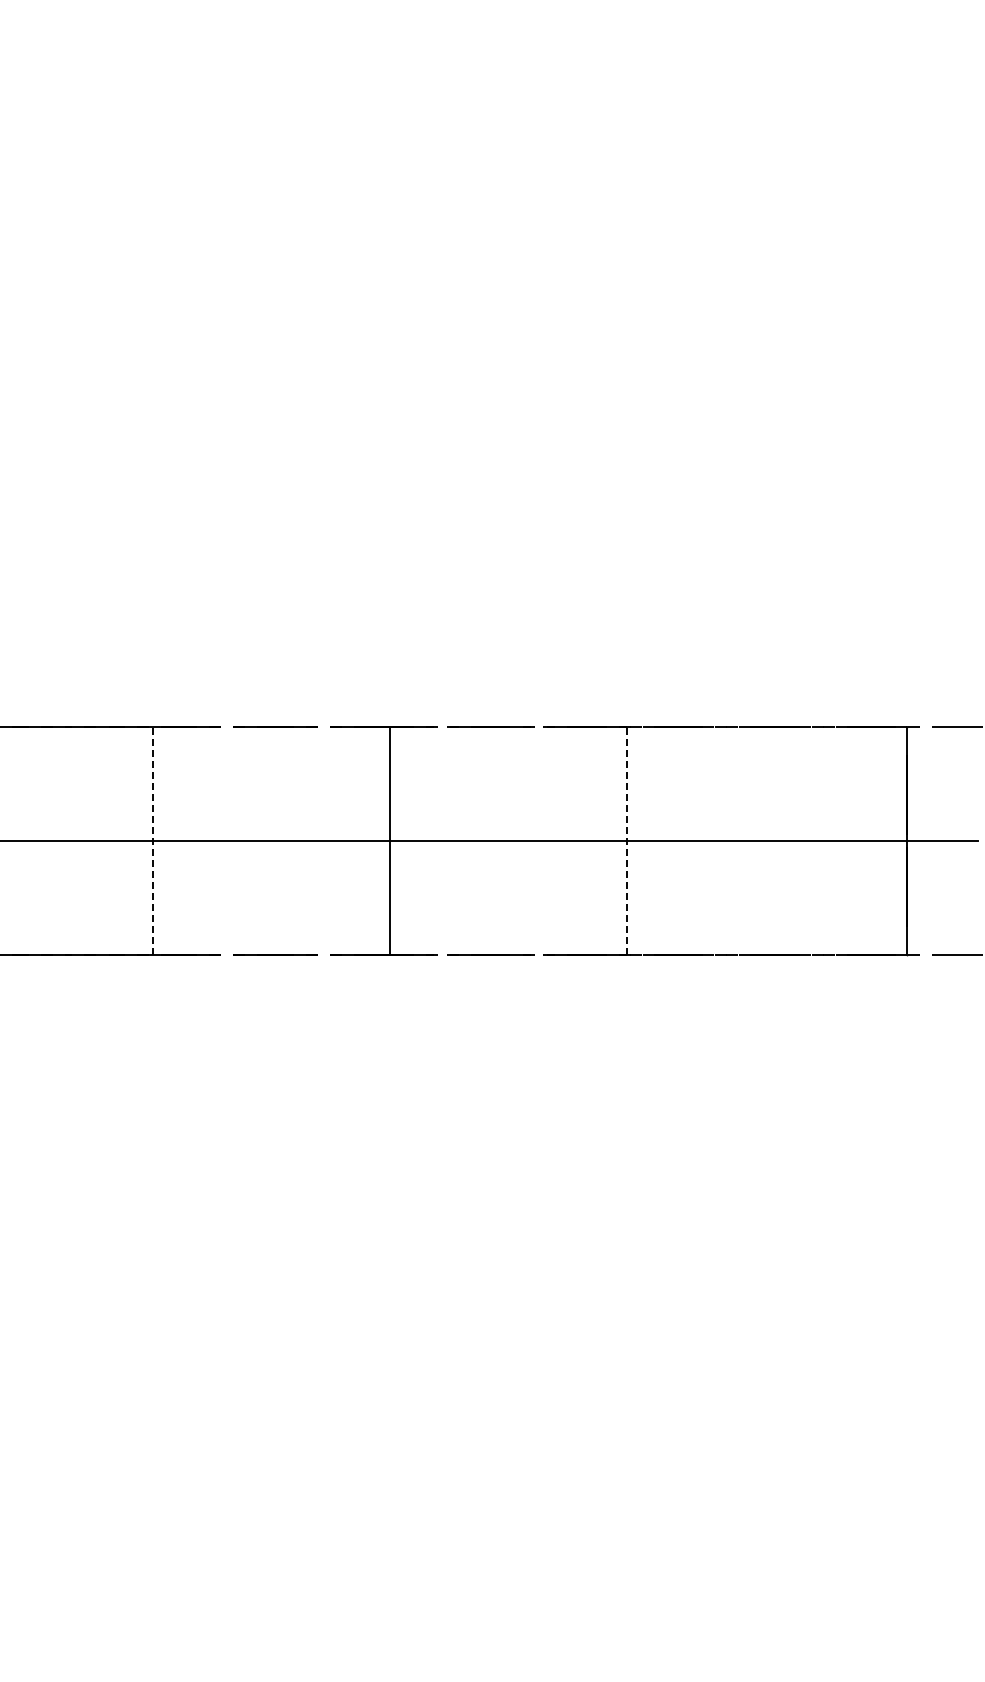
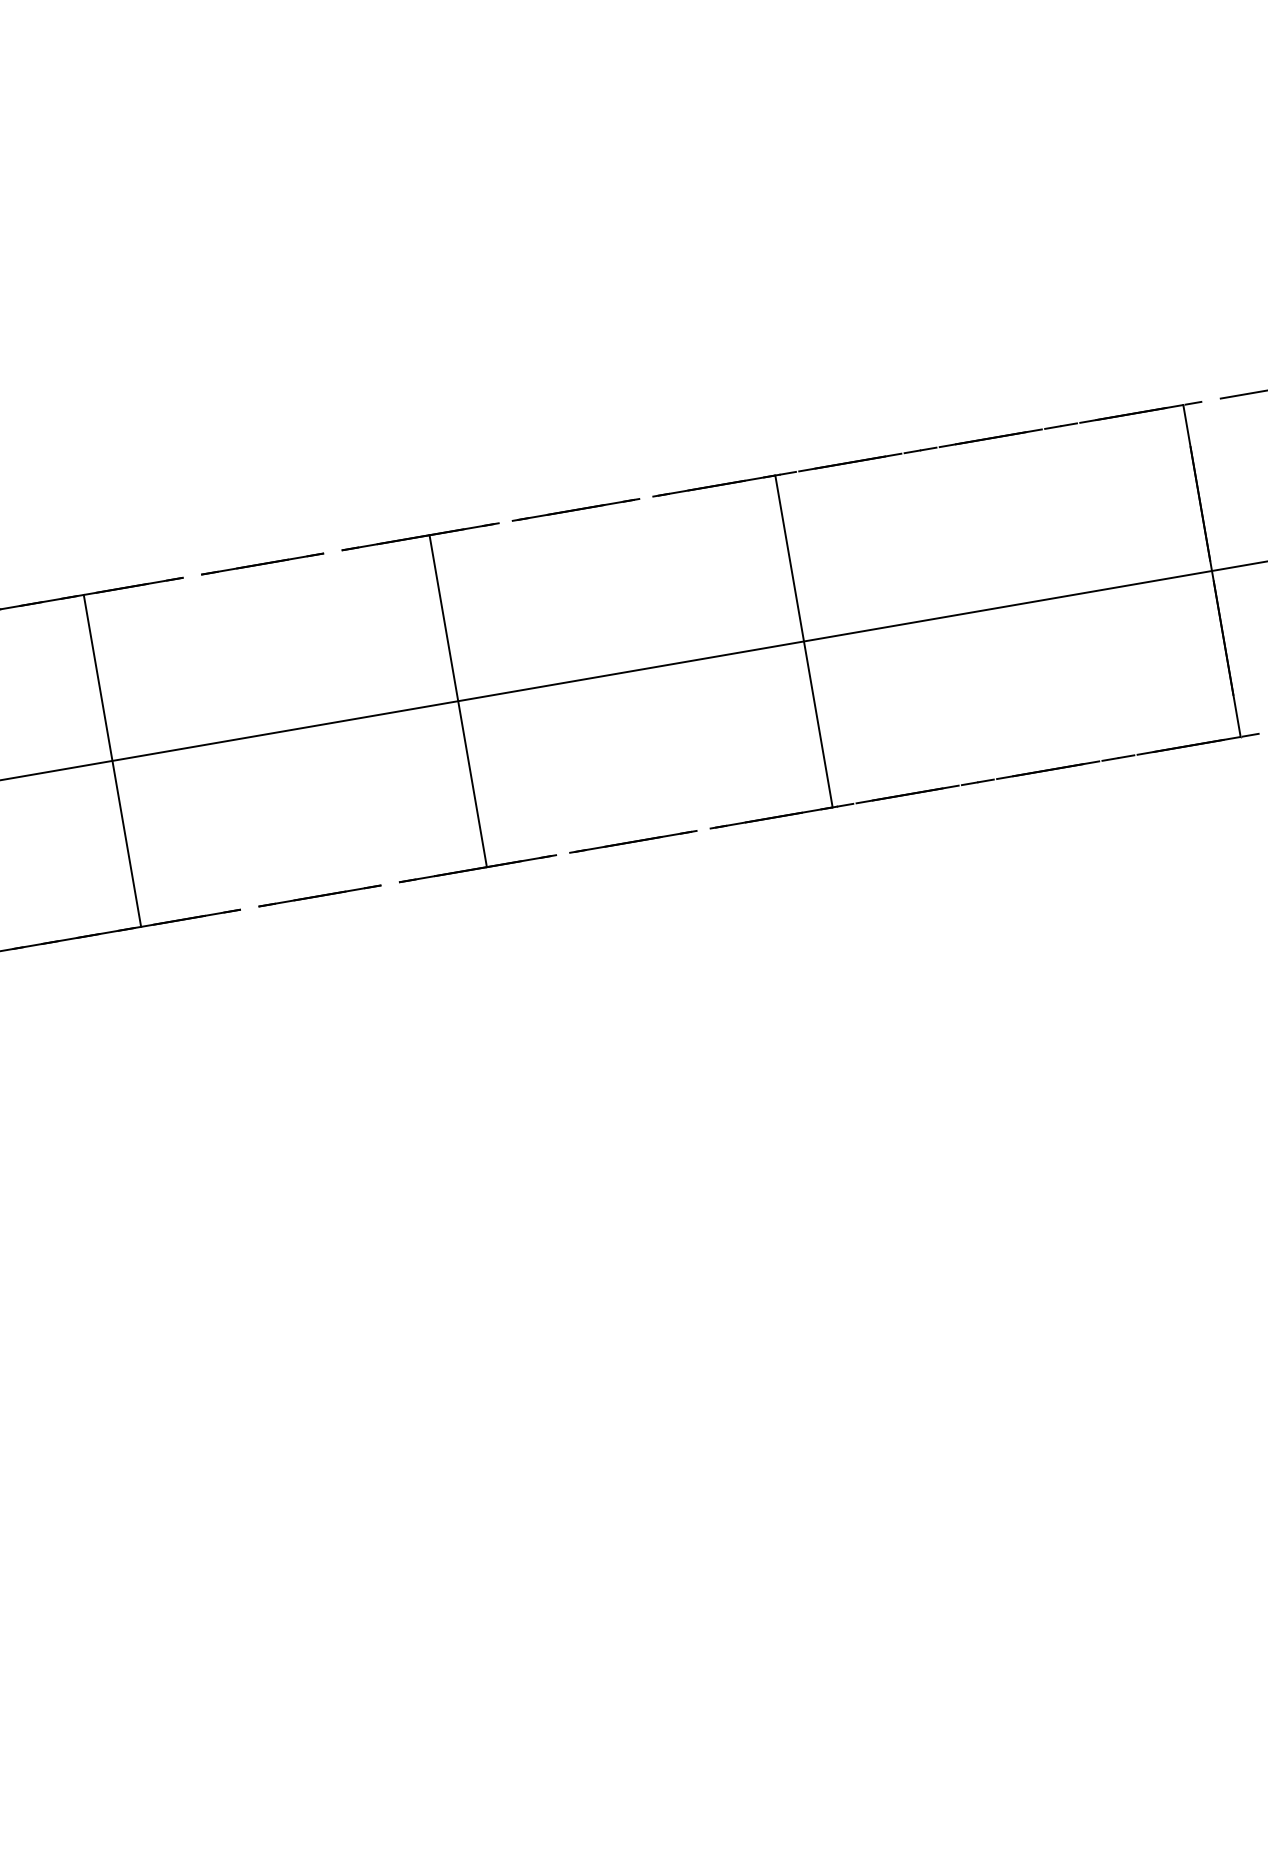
line: (152, 840) -> (111, 760), dashed -> solid
line: (627, 840) -> (804, 640), dashed -> solid

